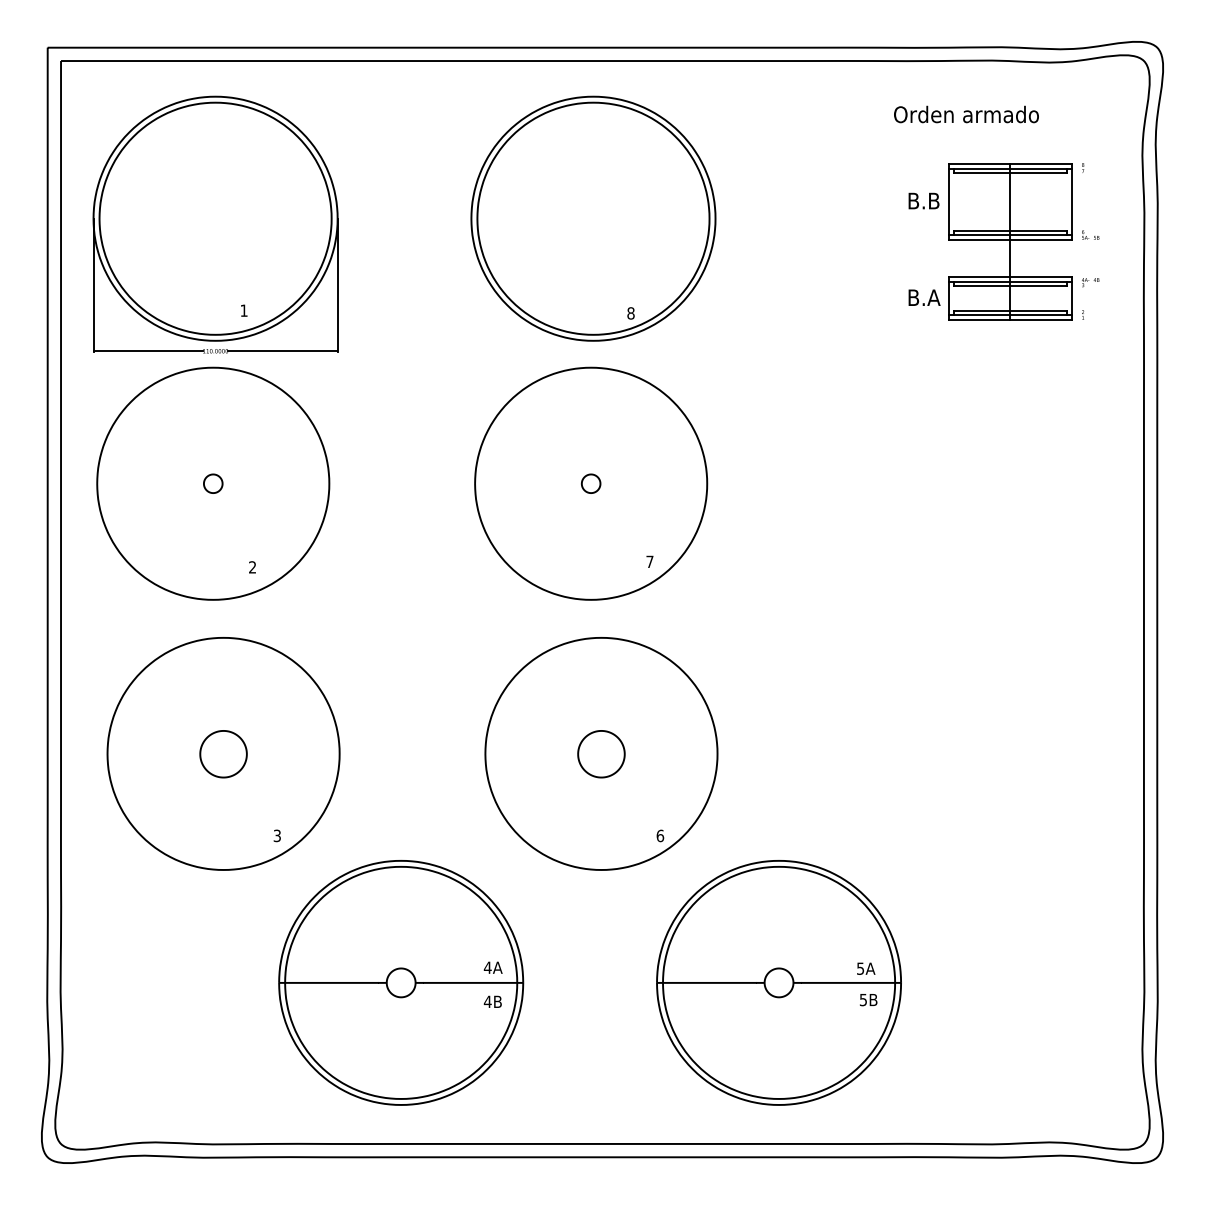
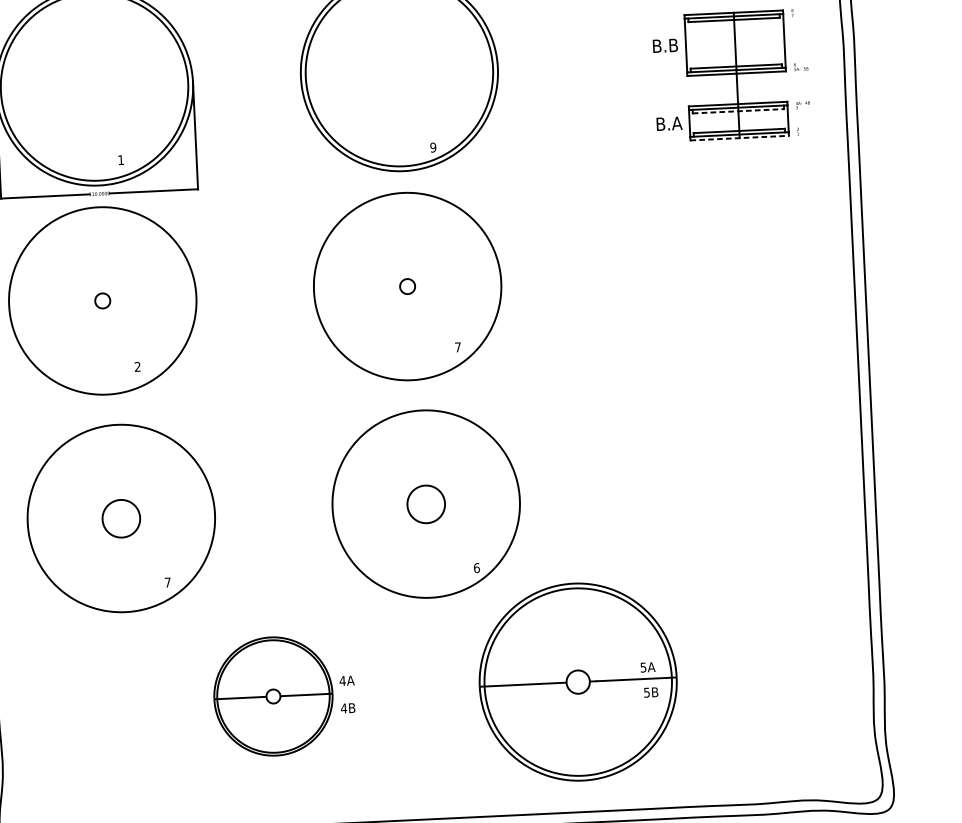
line: (1010, 286) -> (738, 111), solid -> dashed
text: (630, 313) -> (432, 147), 8 -> 9
line: (1010, 319) -> (739, 138), solid -> dashed
text: (276, 835) -> (167, 582), 3 -> 7
part: (401, 982) -> (273, 696), size x0.6

